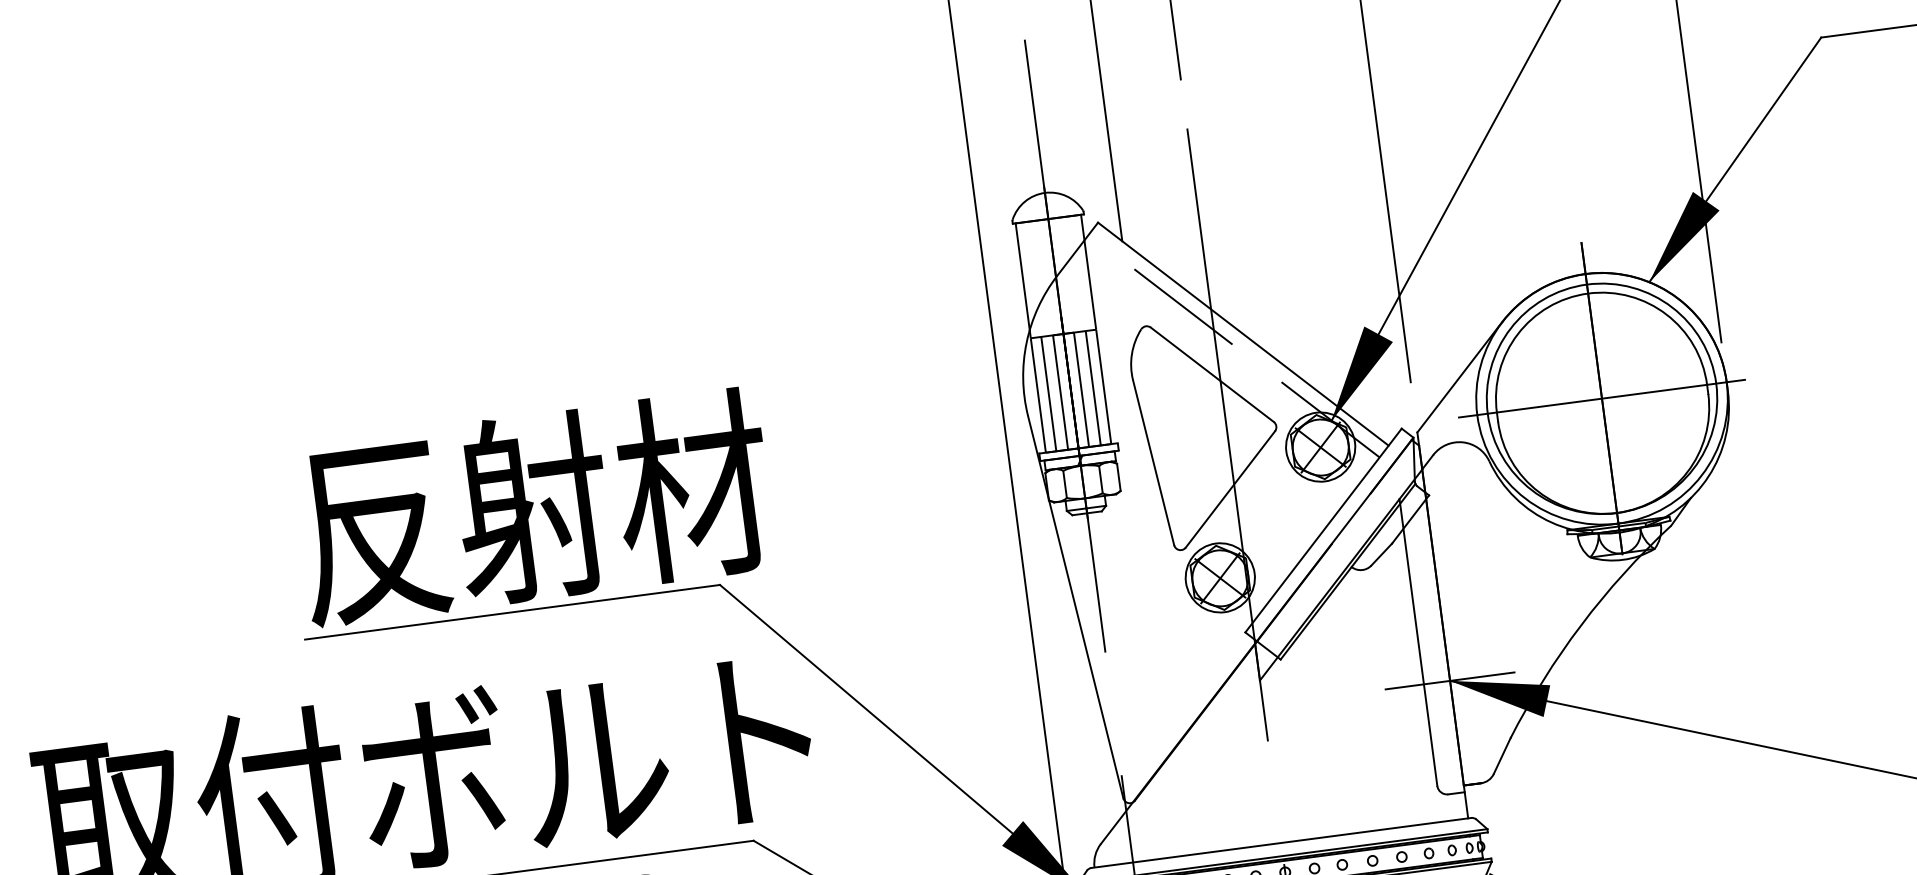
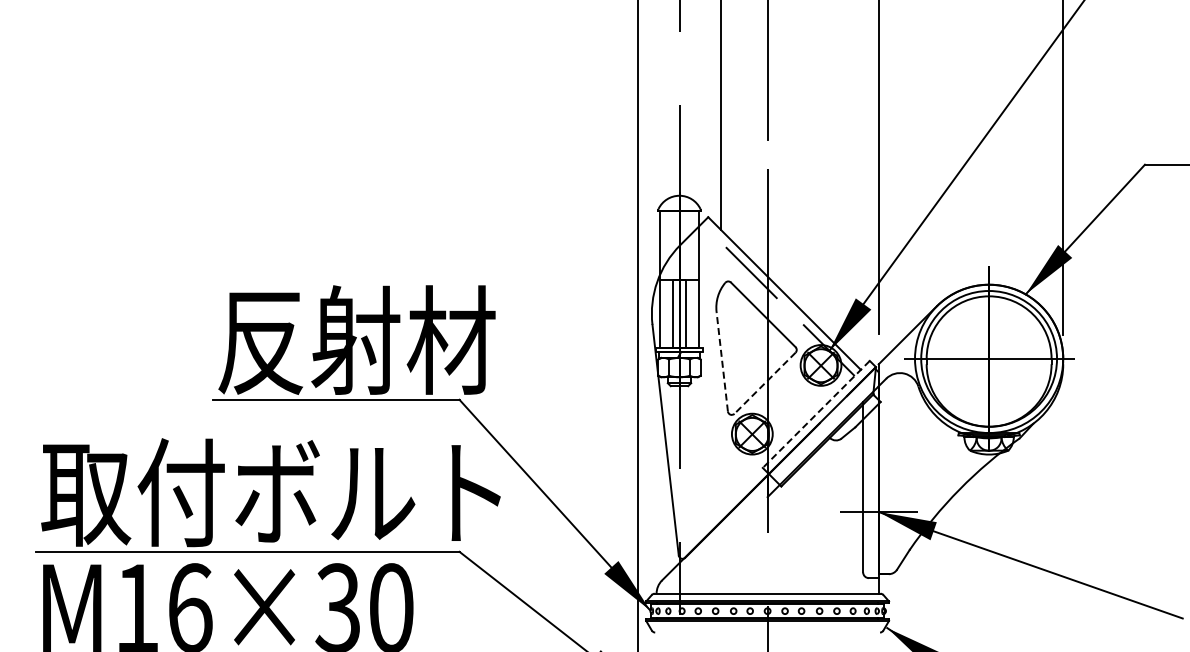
line: (1092, 388) -> (692, 313), removed
line: (1049, 393) -> (666, 313), removed
line: (1153, 462) -> (722, 361), solid -> dashed
line: (1229, 489) -> (764, 383), solid -> dashed
line: (1323, 530) -> (816, 414), solid -> dashed

